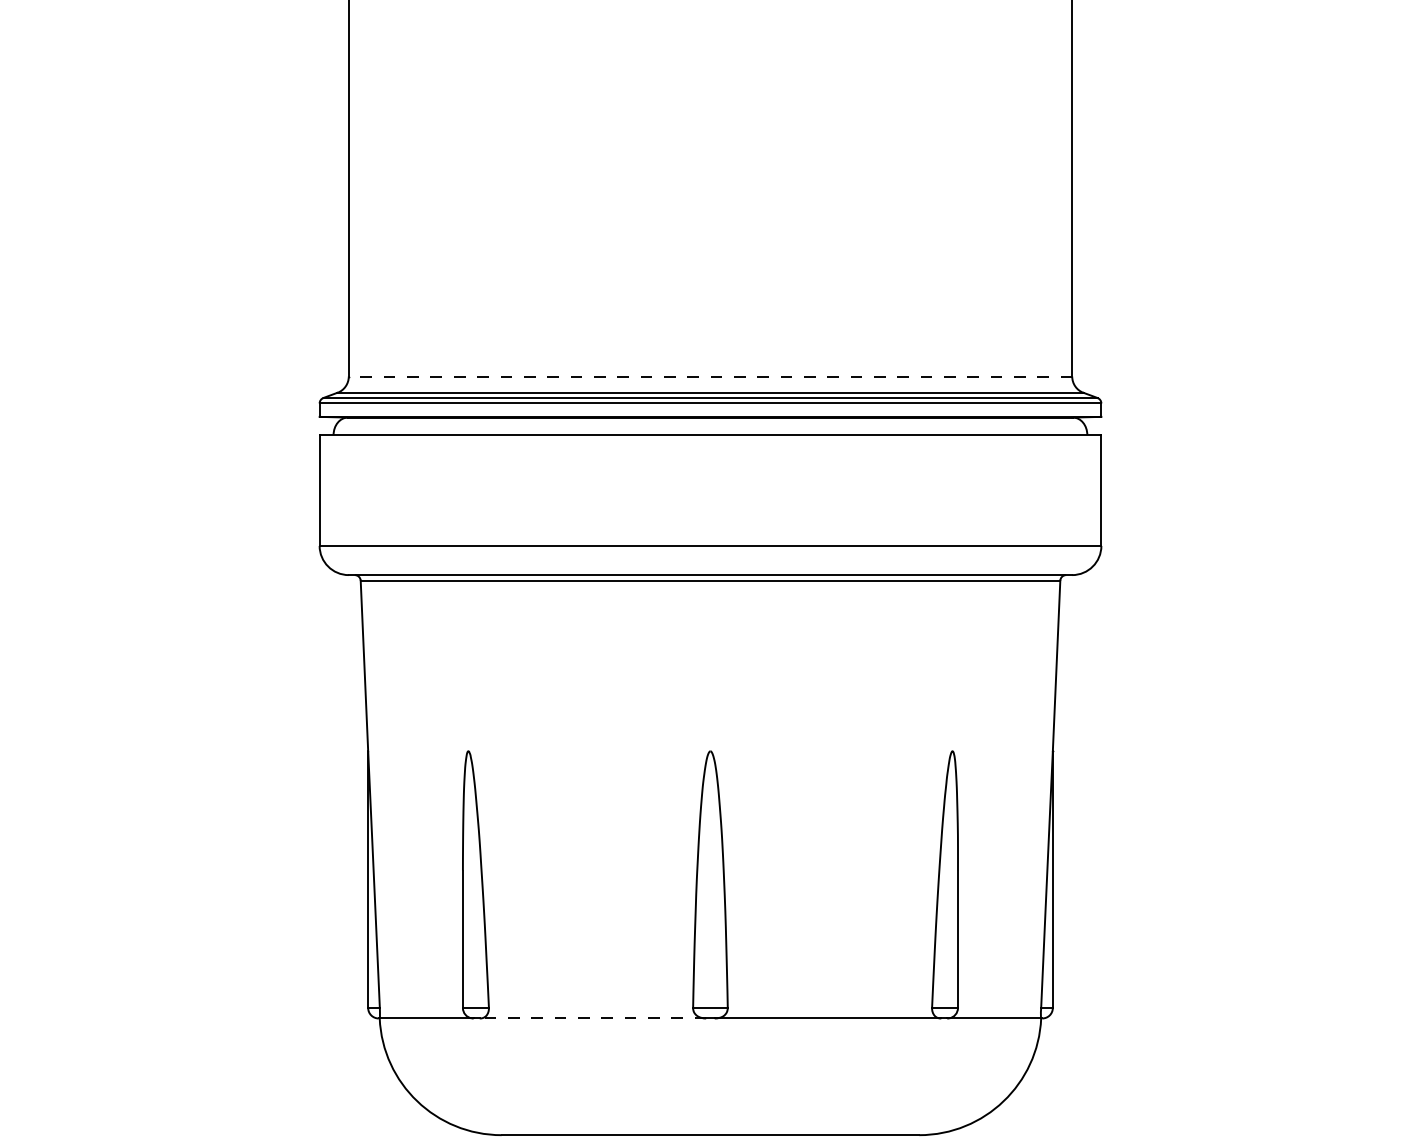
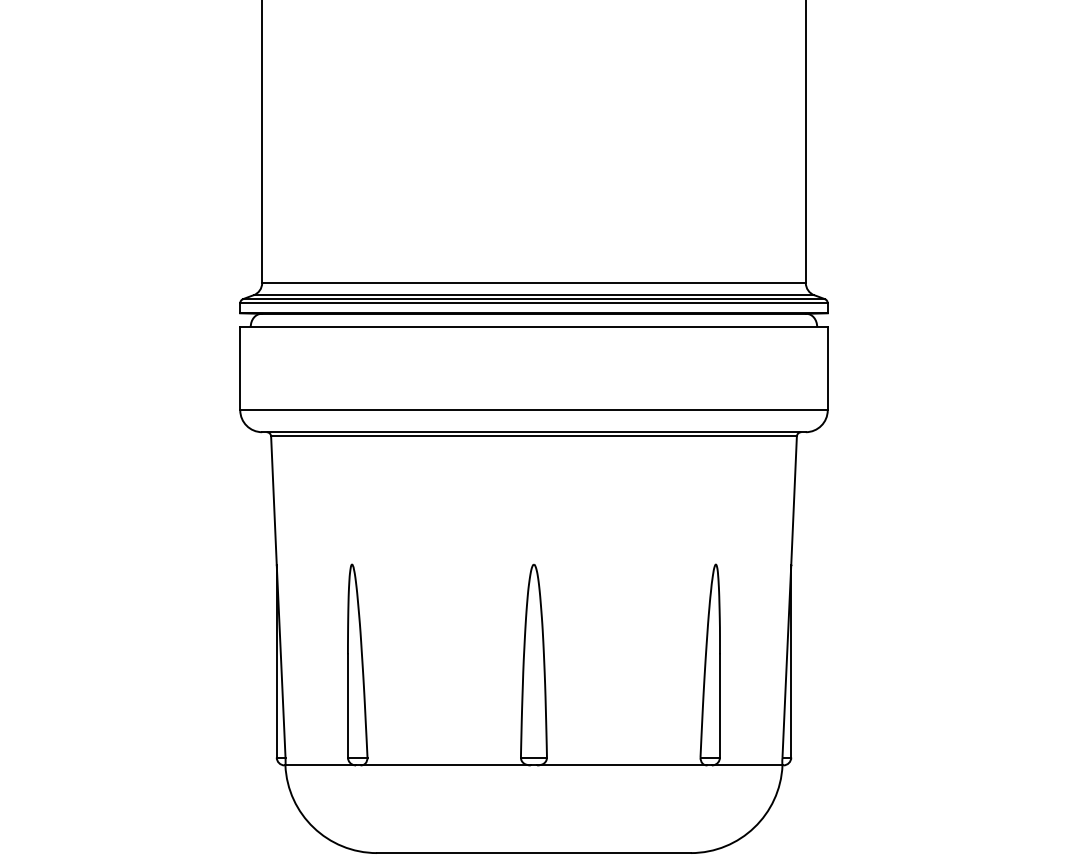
line: (710, 376) -> (534, 282), dashed -> solid
line: (592, 1018) -> (445, 765), dashed -> solid

